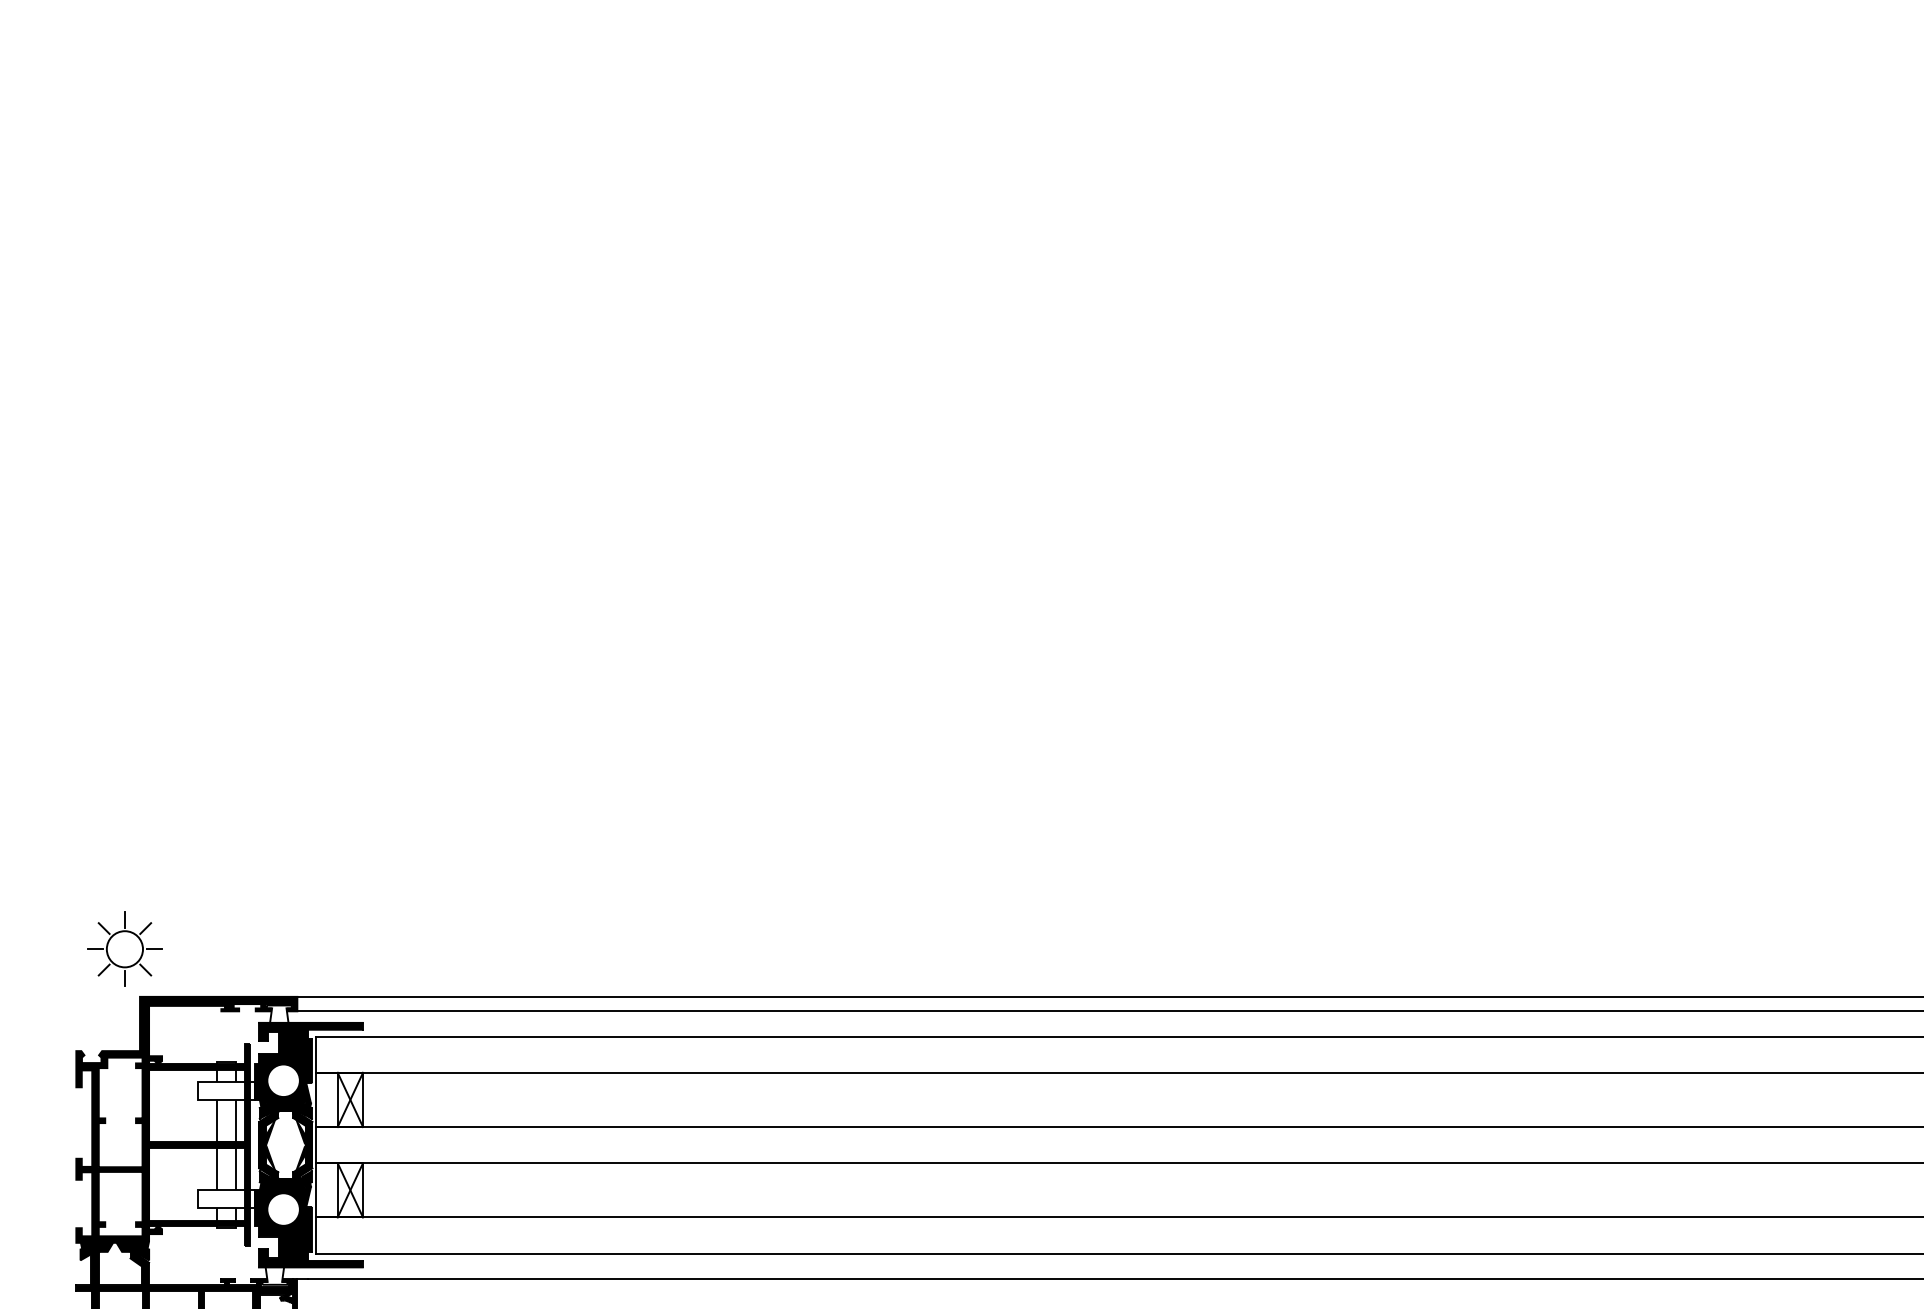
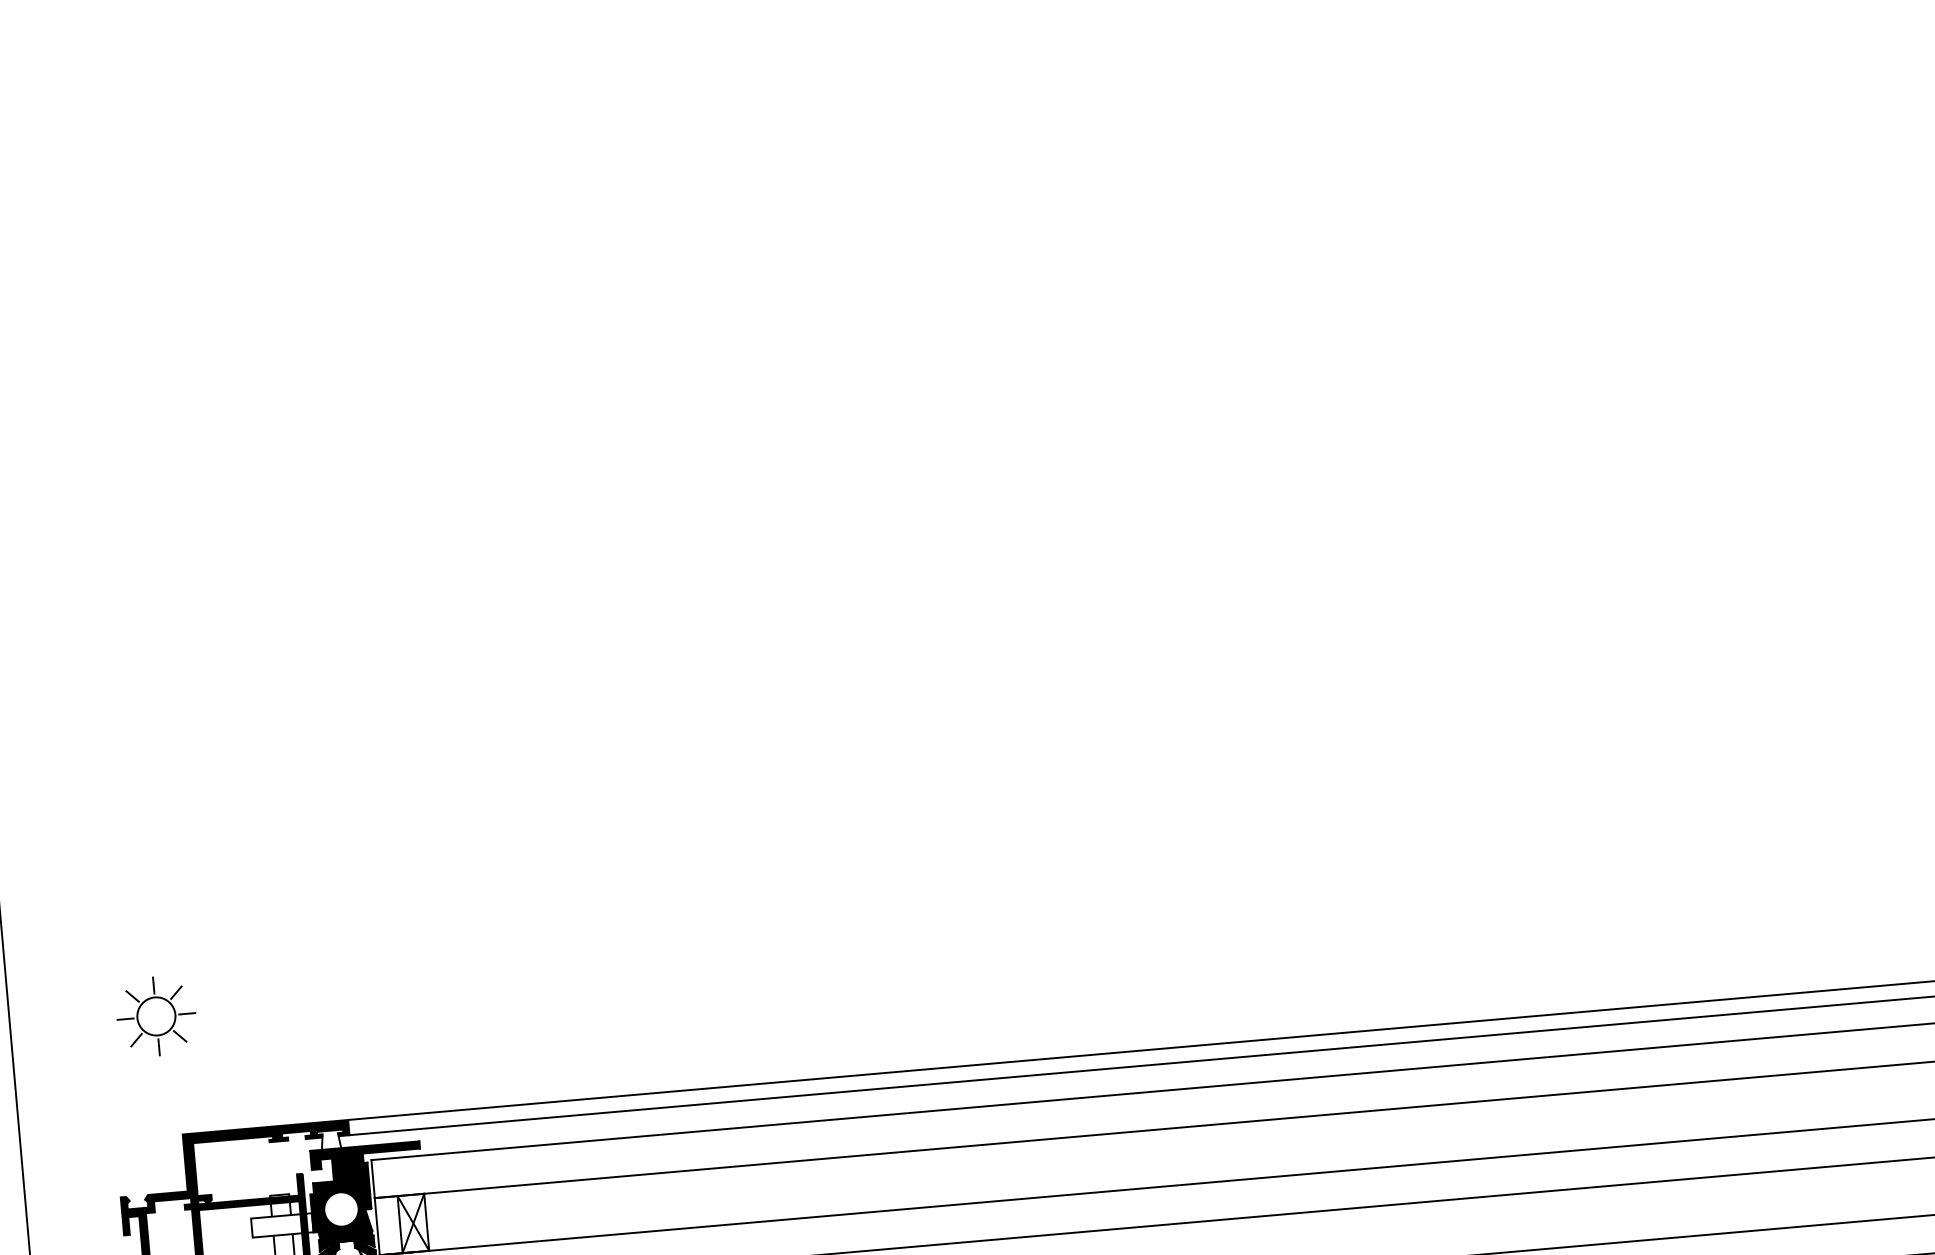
part: (124, 948) -> (155, 1015), moved

